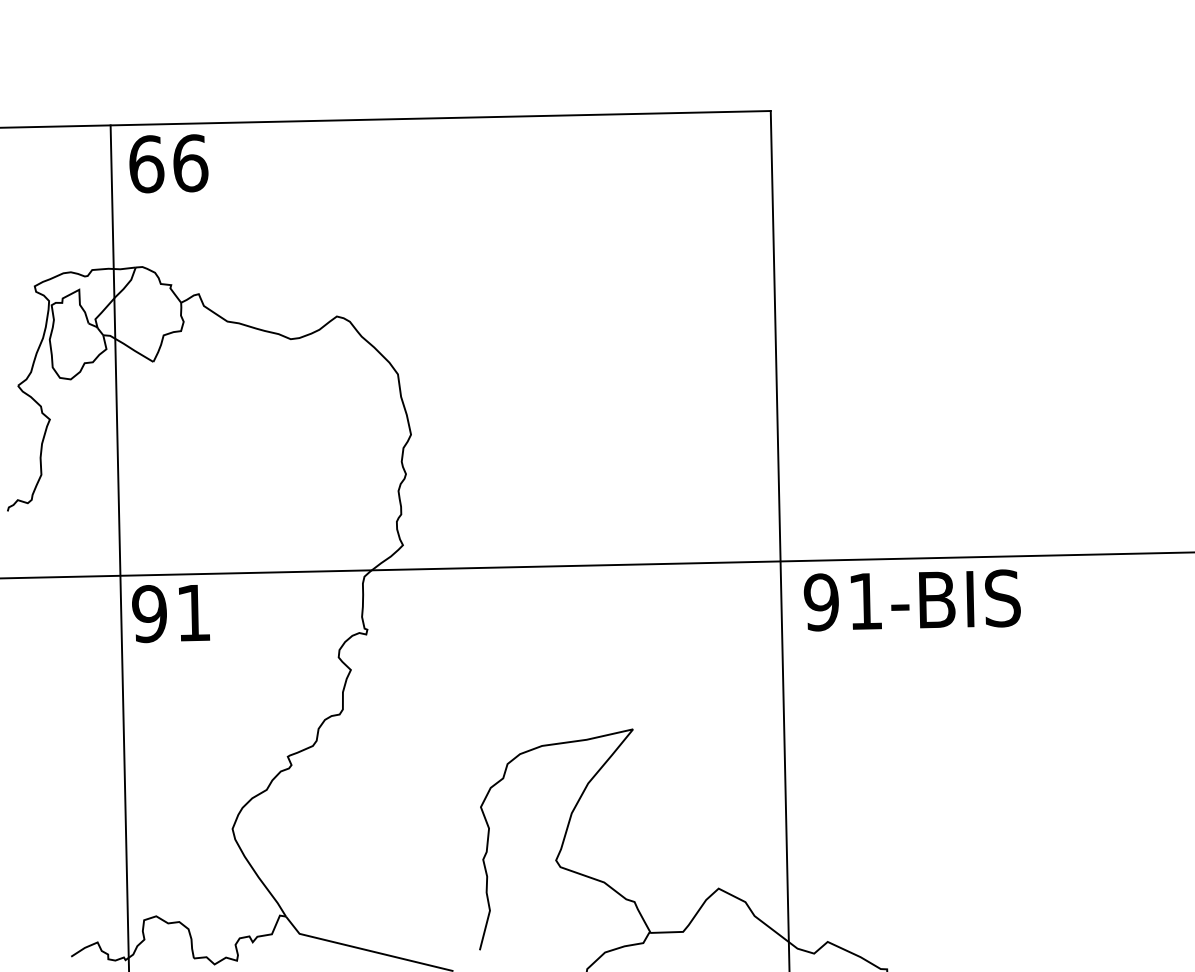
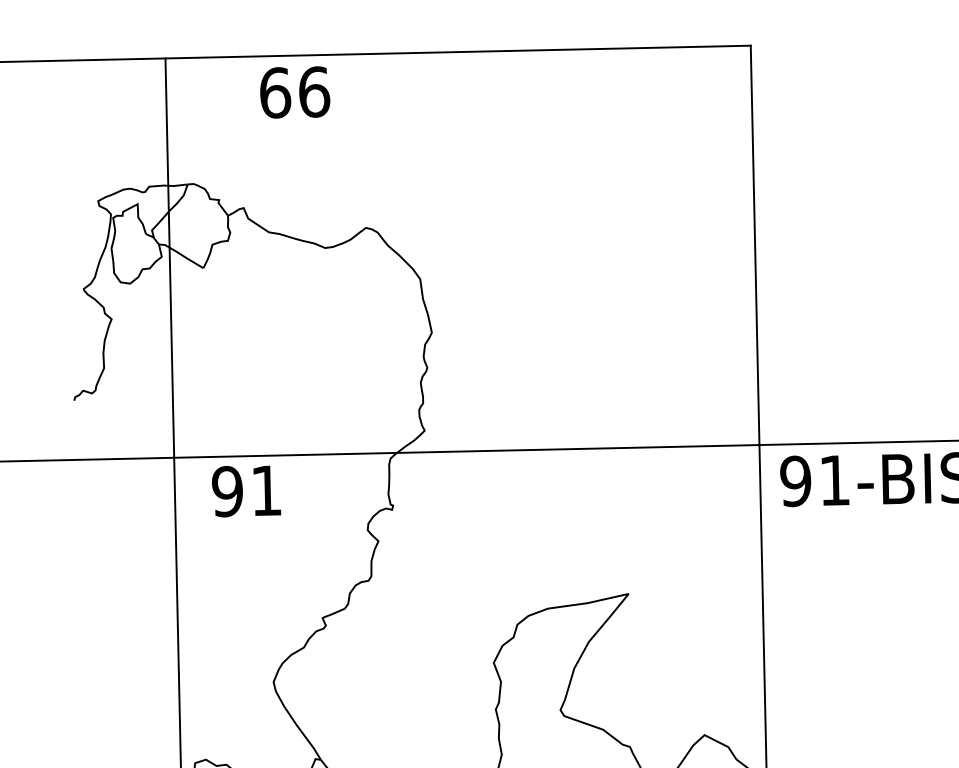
text: (168, 163) -> (294, 92), moved
text: (170, 614) -> (246, 492), moved

